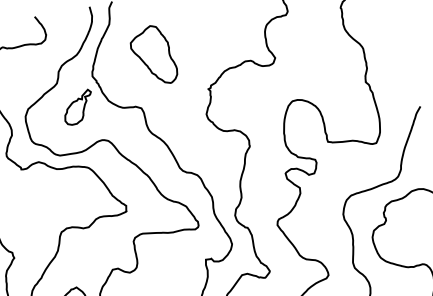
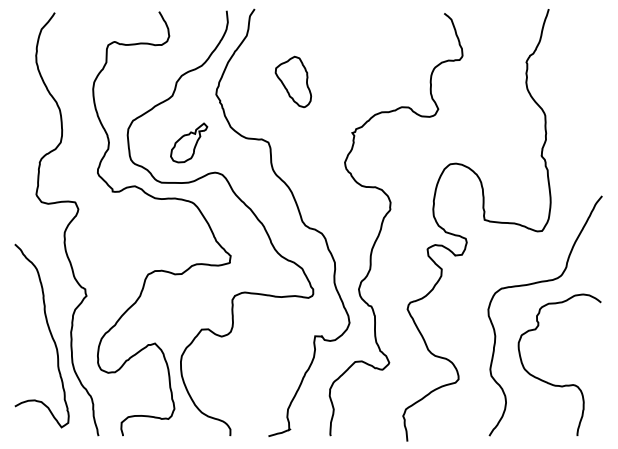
part: (153, 55) -> (293, 81), size x0.7
part: (78, 107) -> (189, 142), moved

